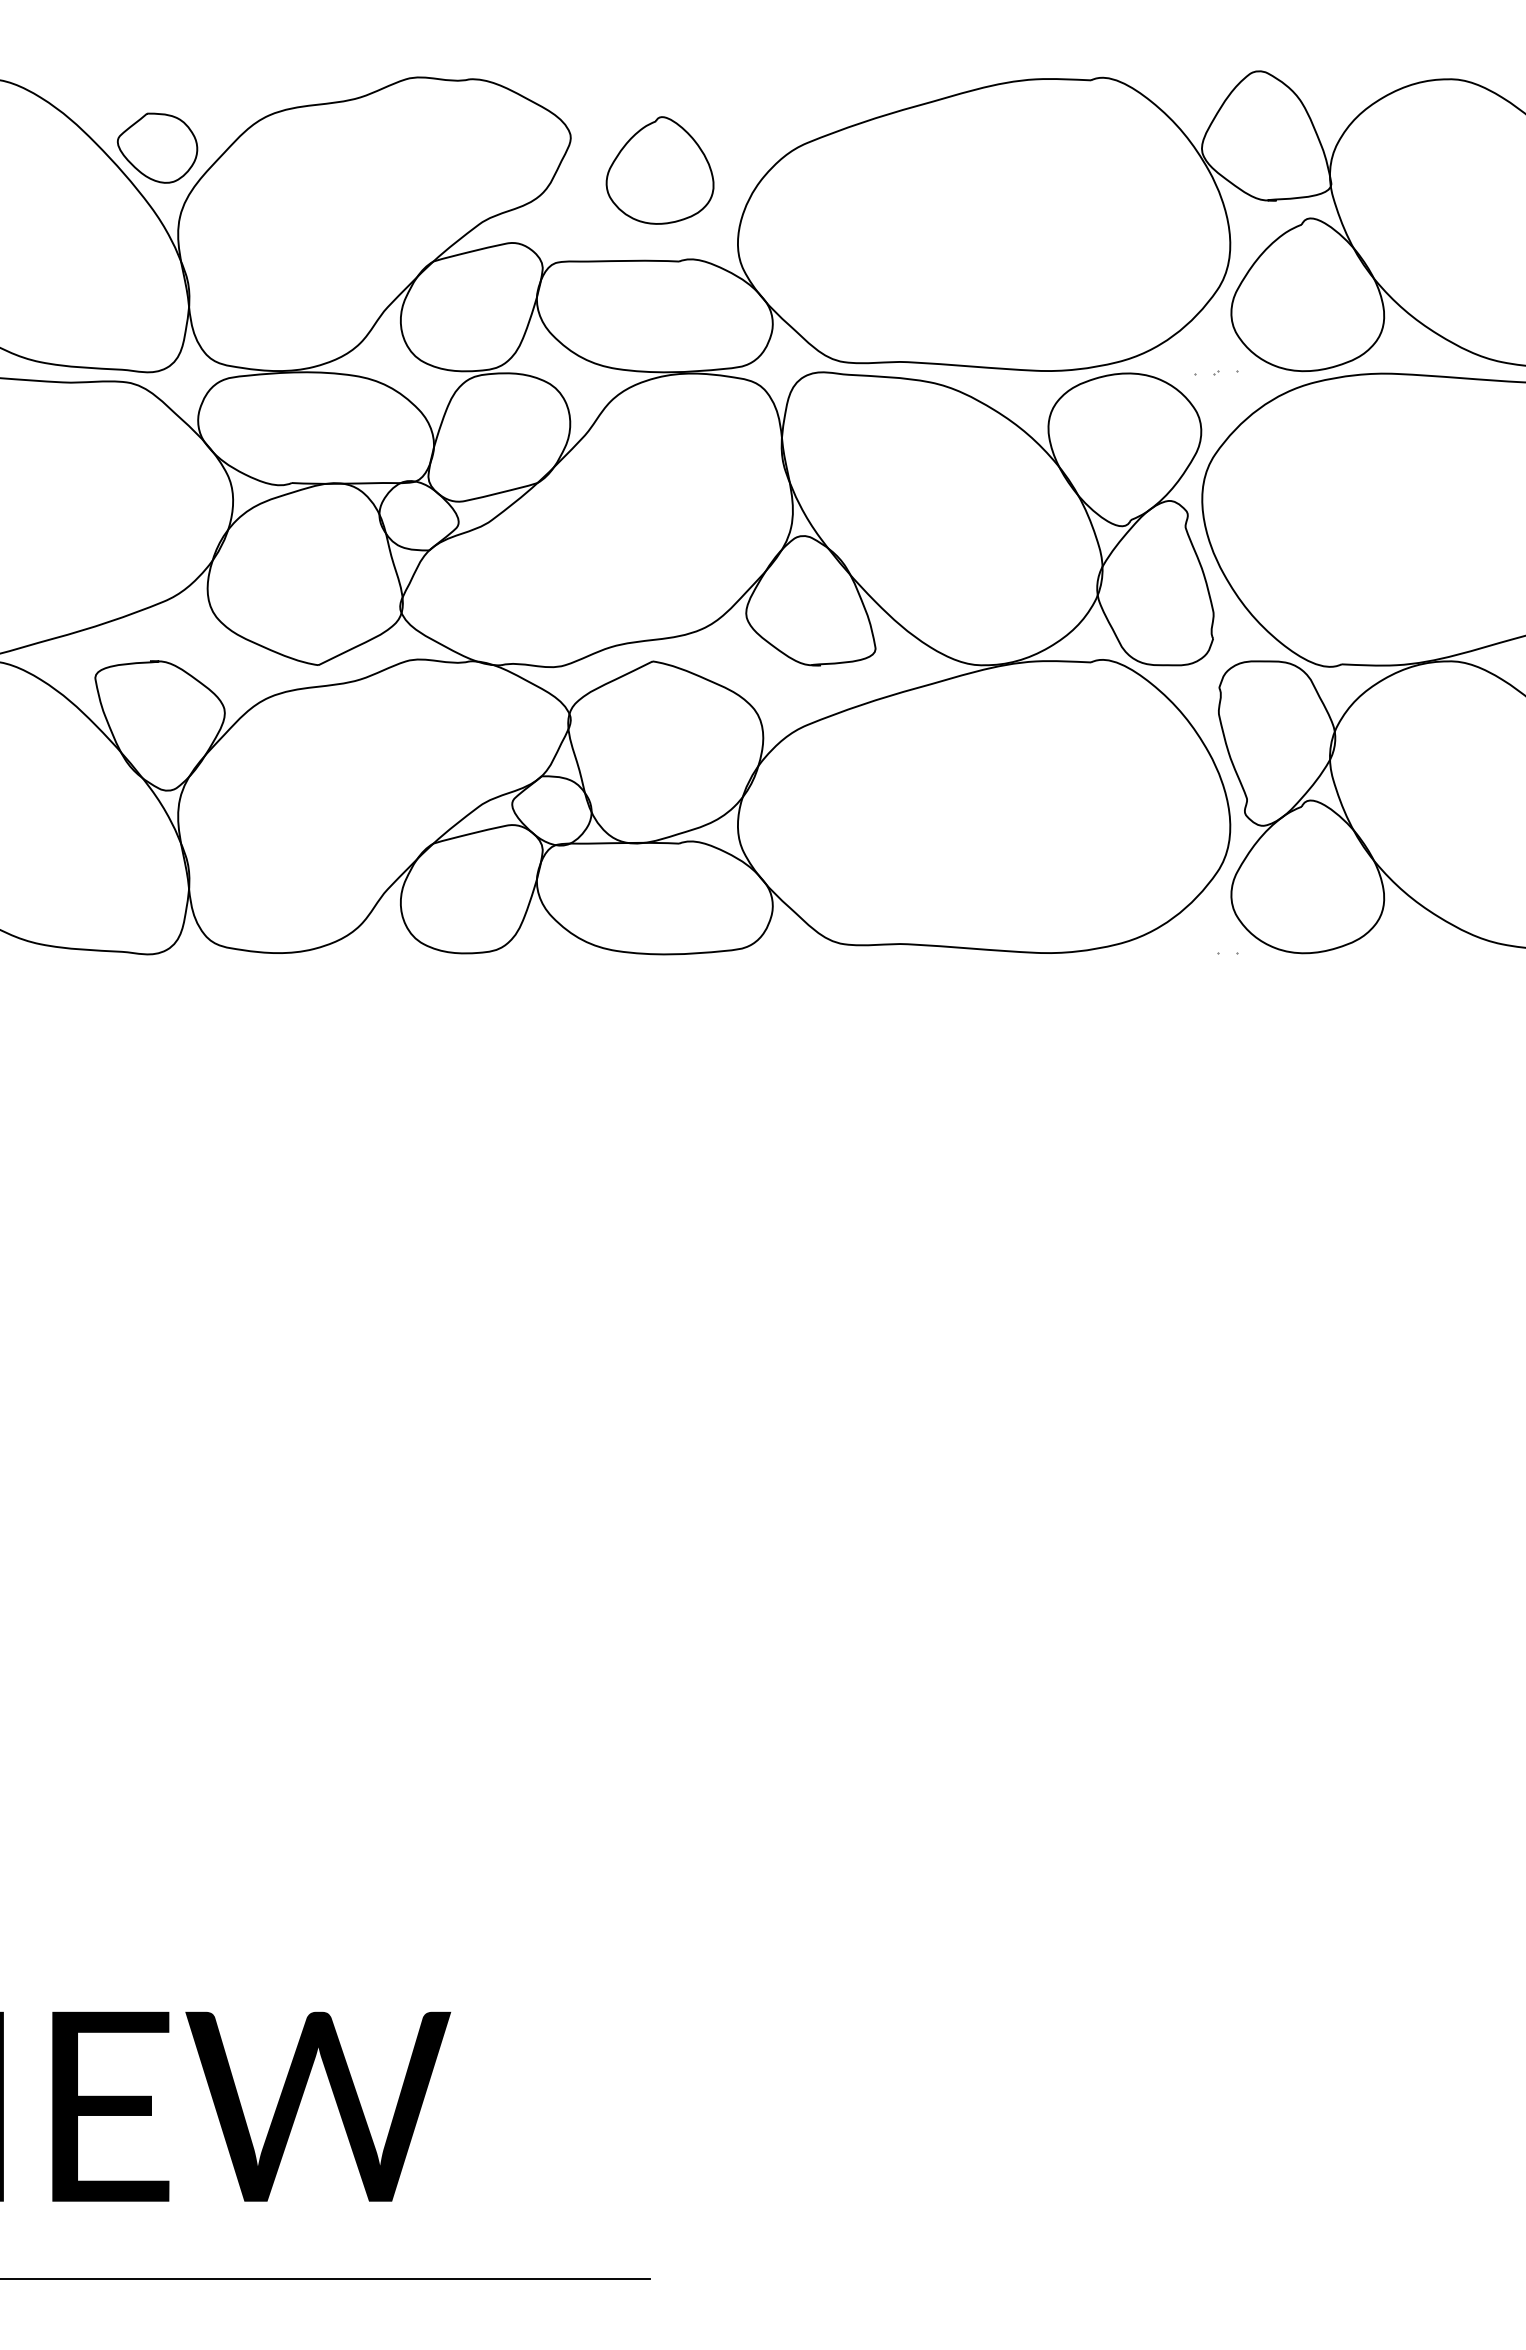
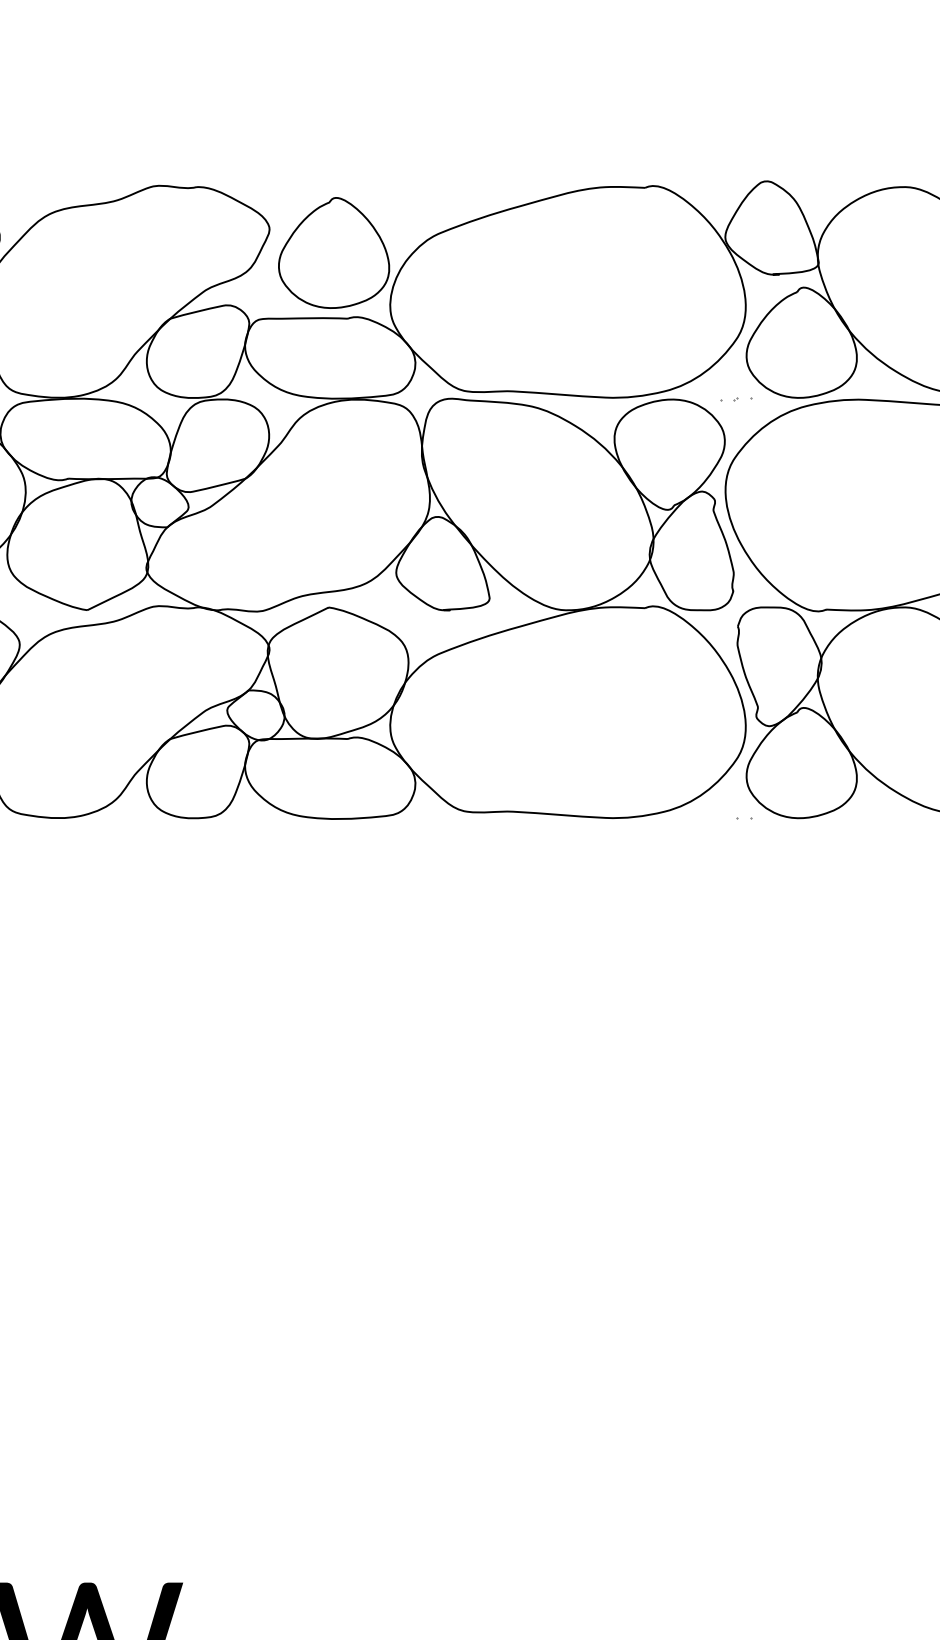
part: (659, 170) -> (333, 252), size x1.43

